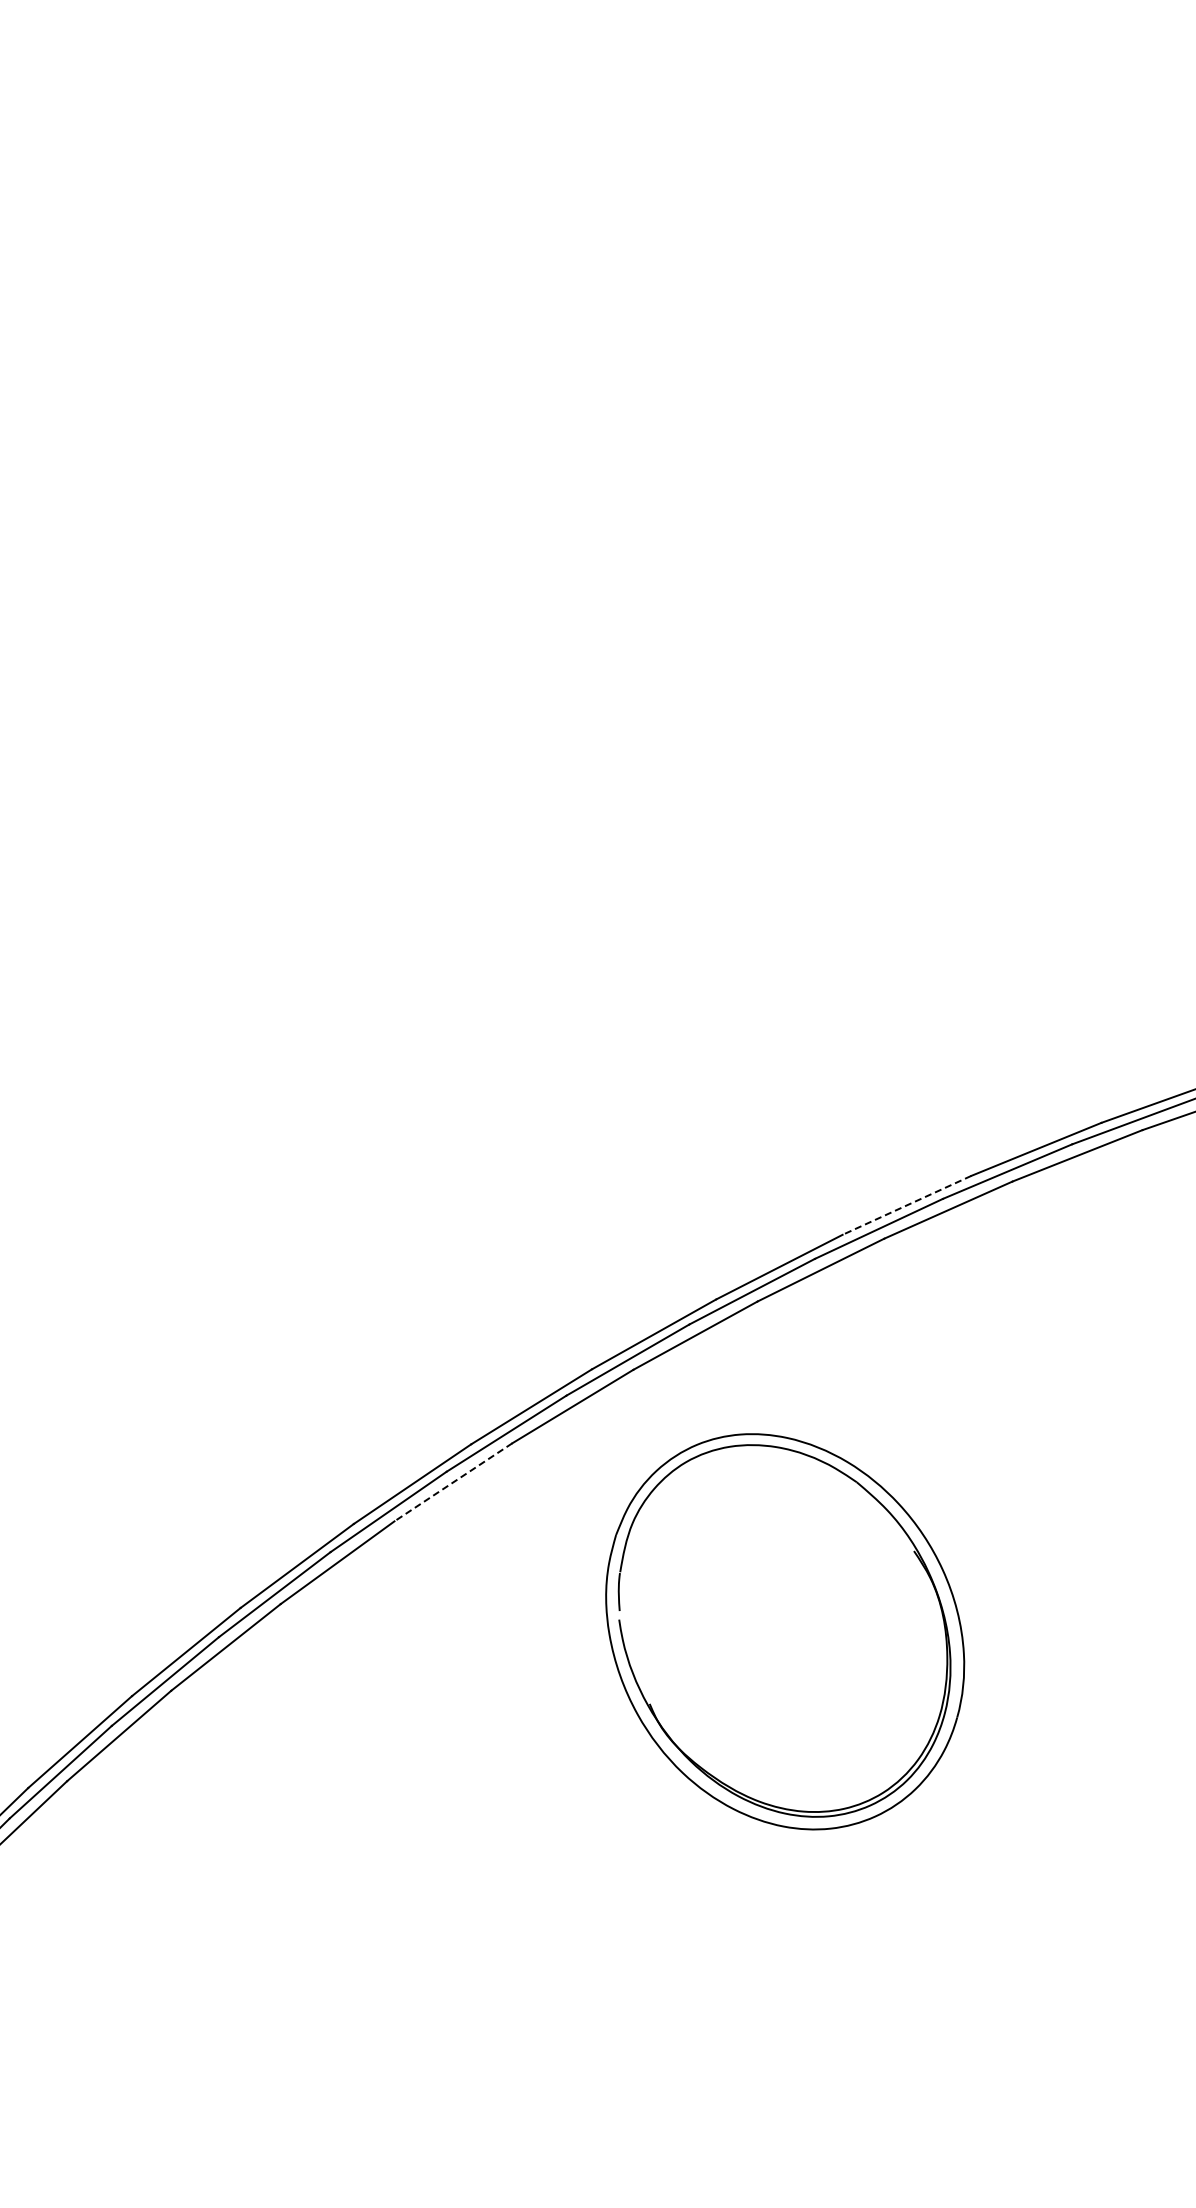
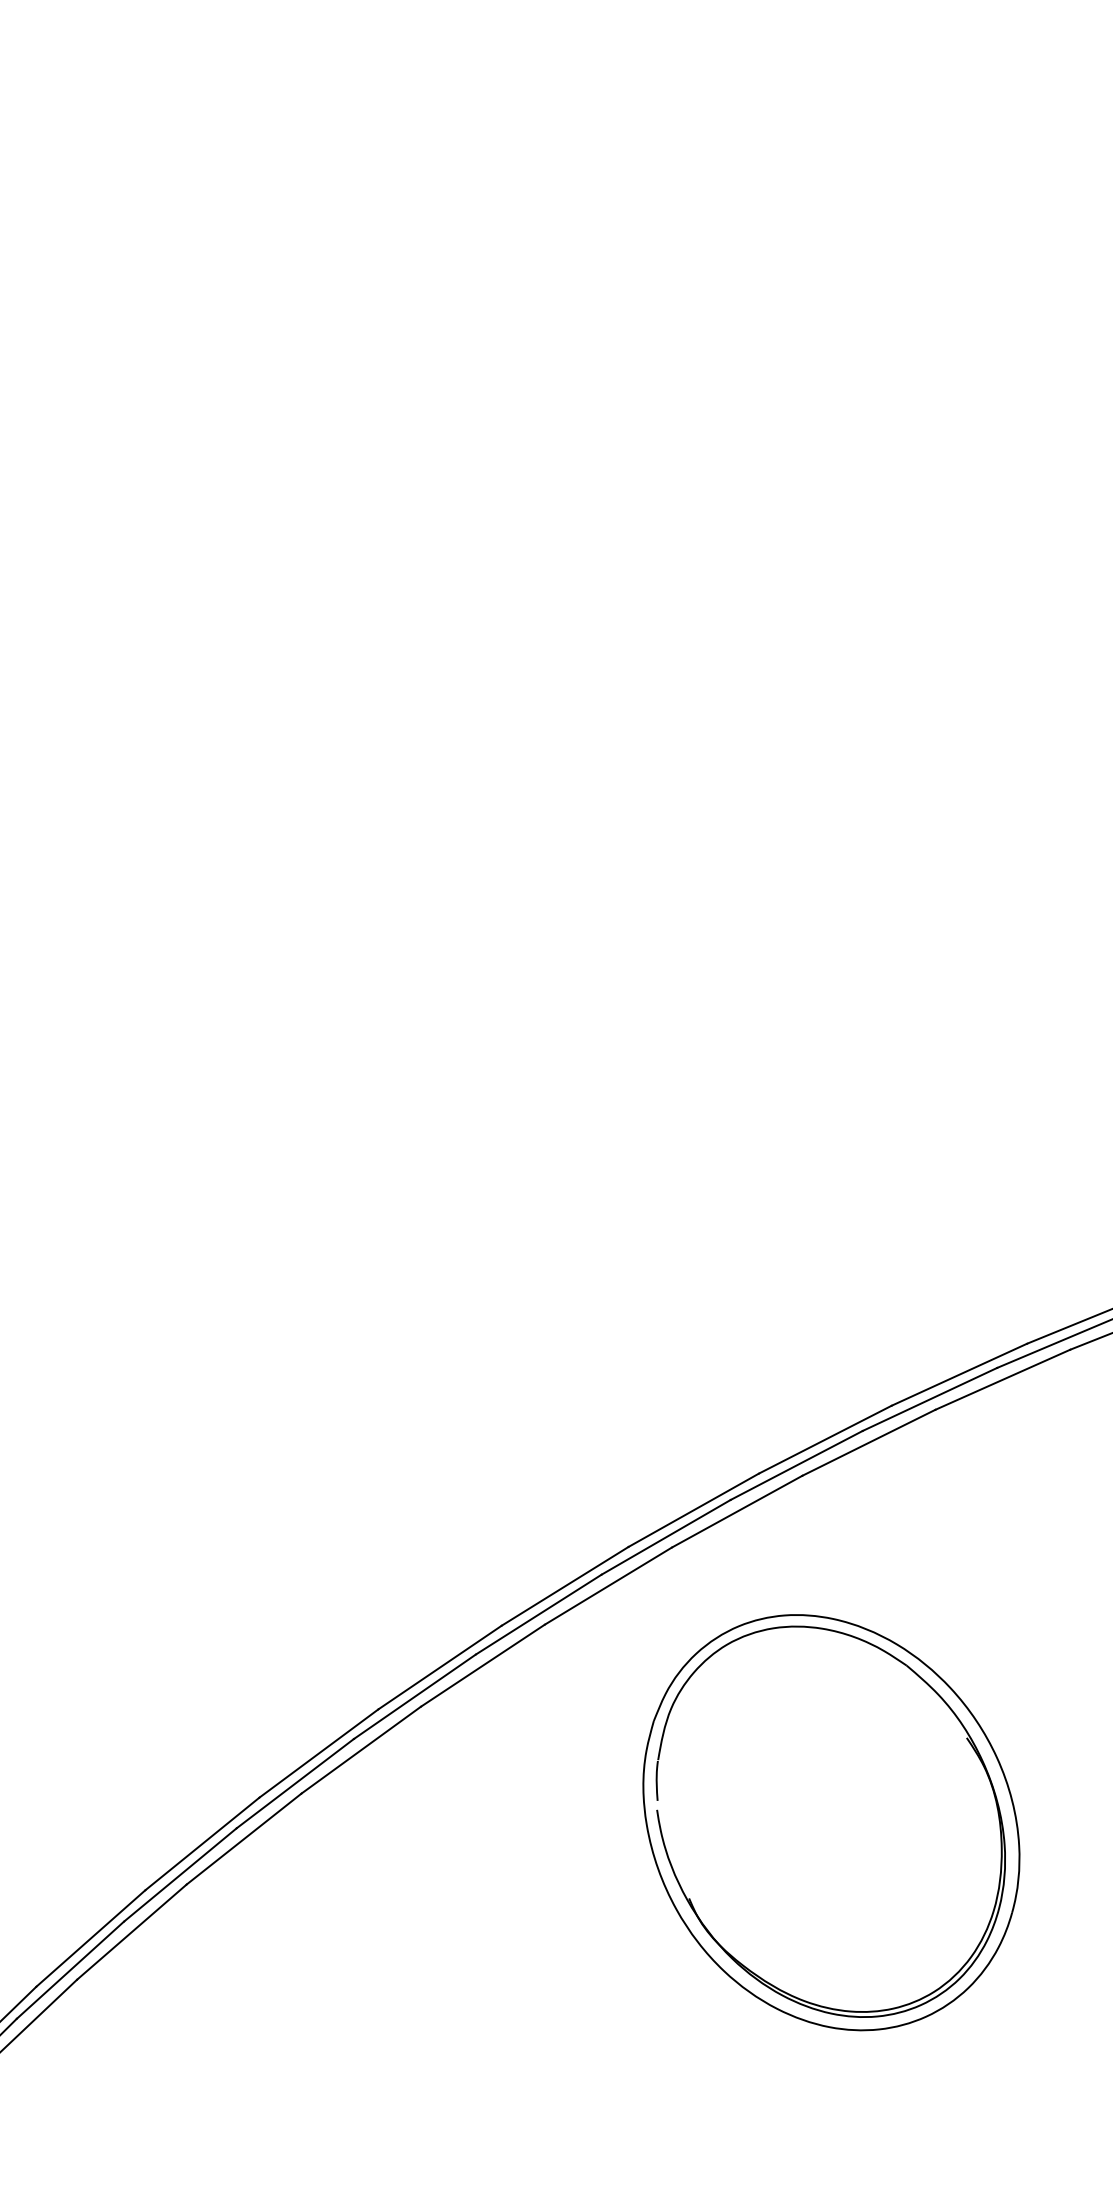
line: (907, 1205) -> (959, 1374), dashed -> solid
line: (453, 1482) -> (483, 1665), dashed -> solid

